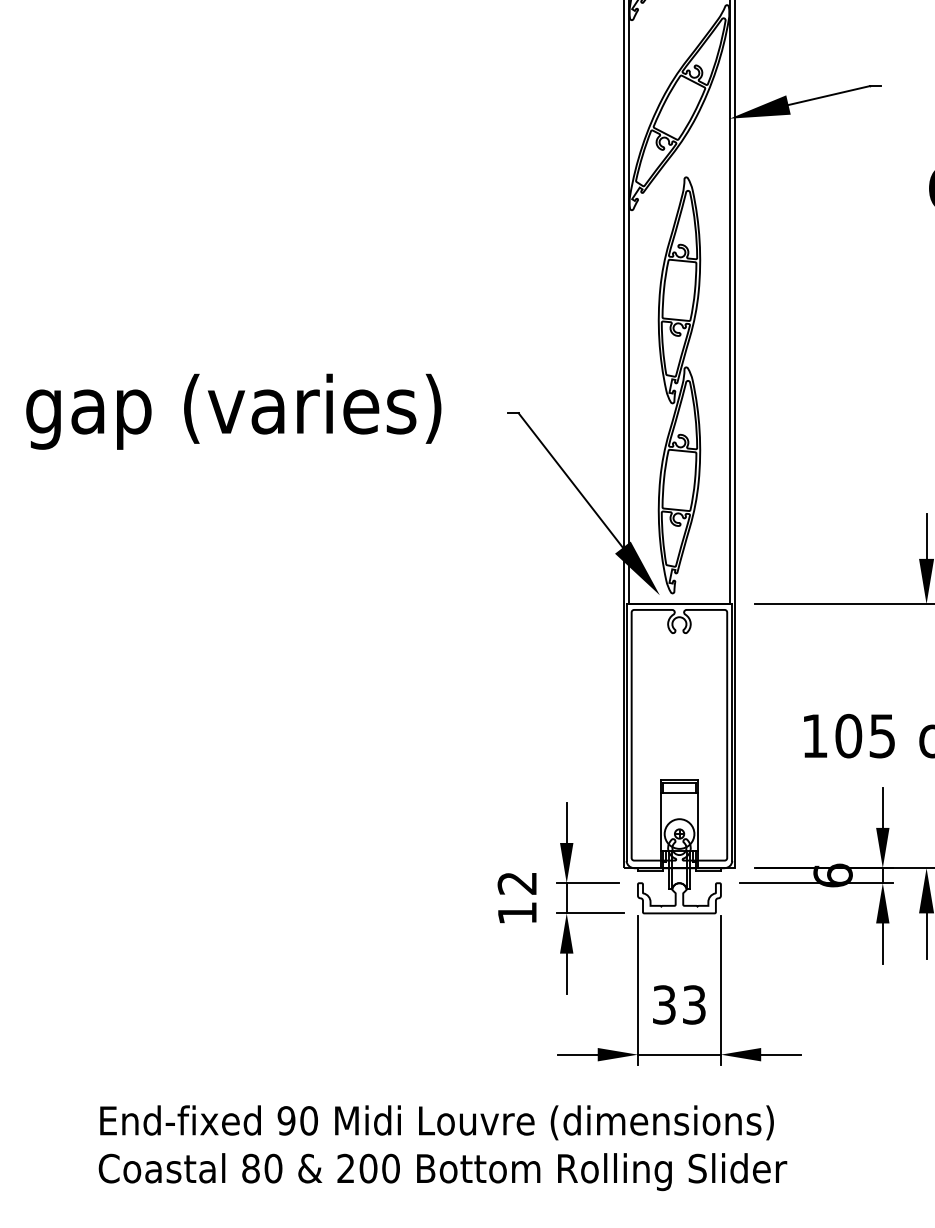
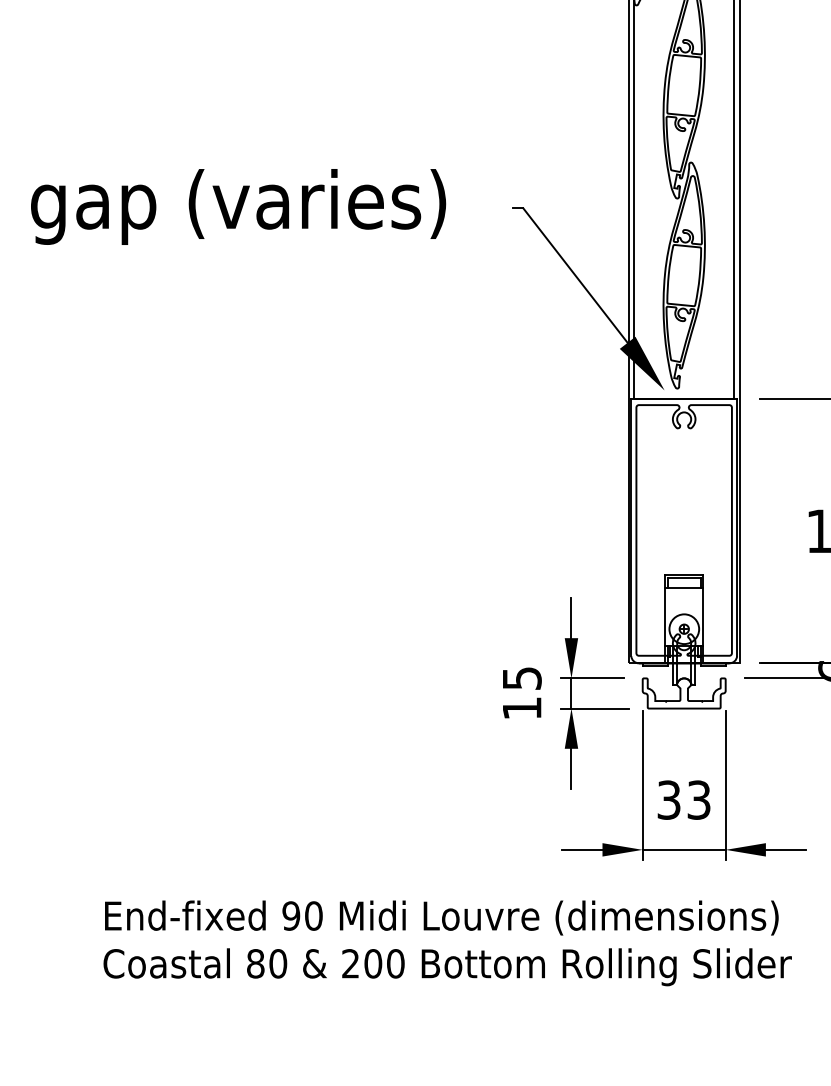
text: (517, 883) -> (522, 678), 12 -> 15

